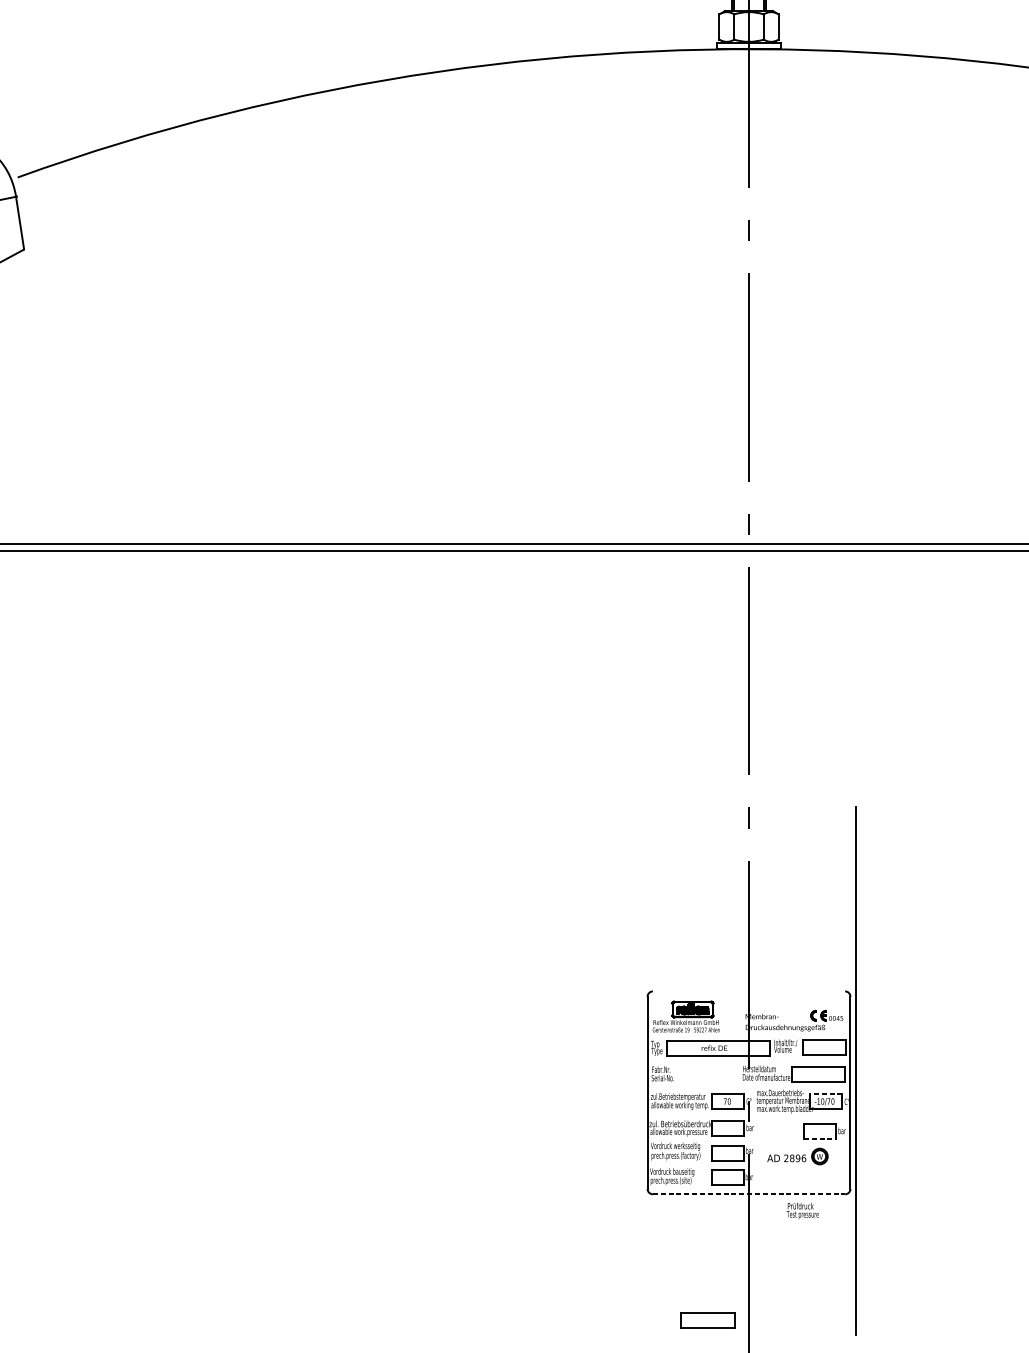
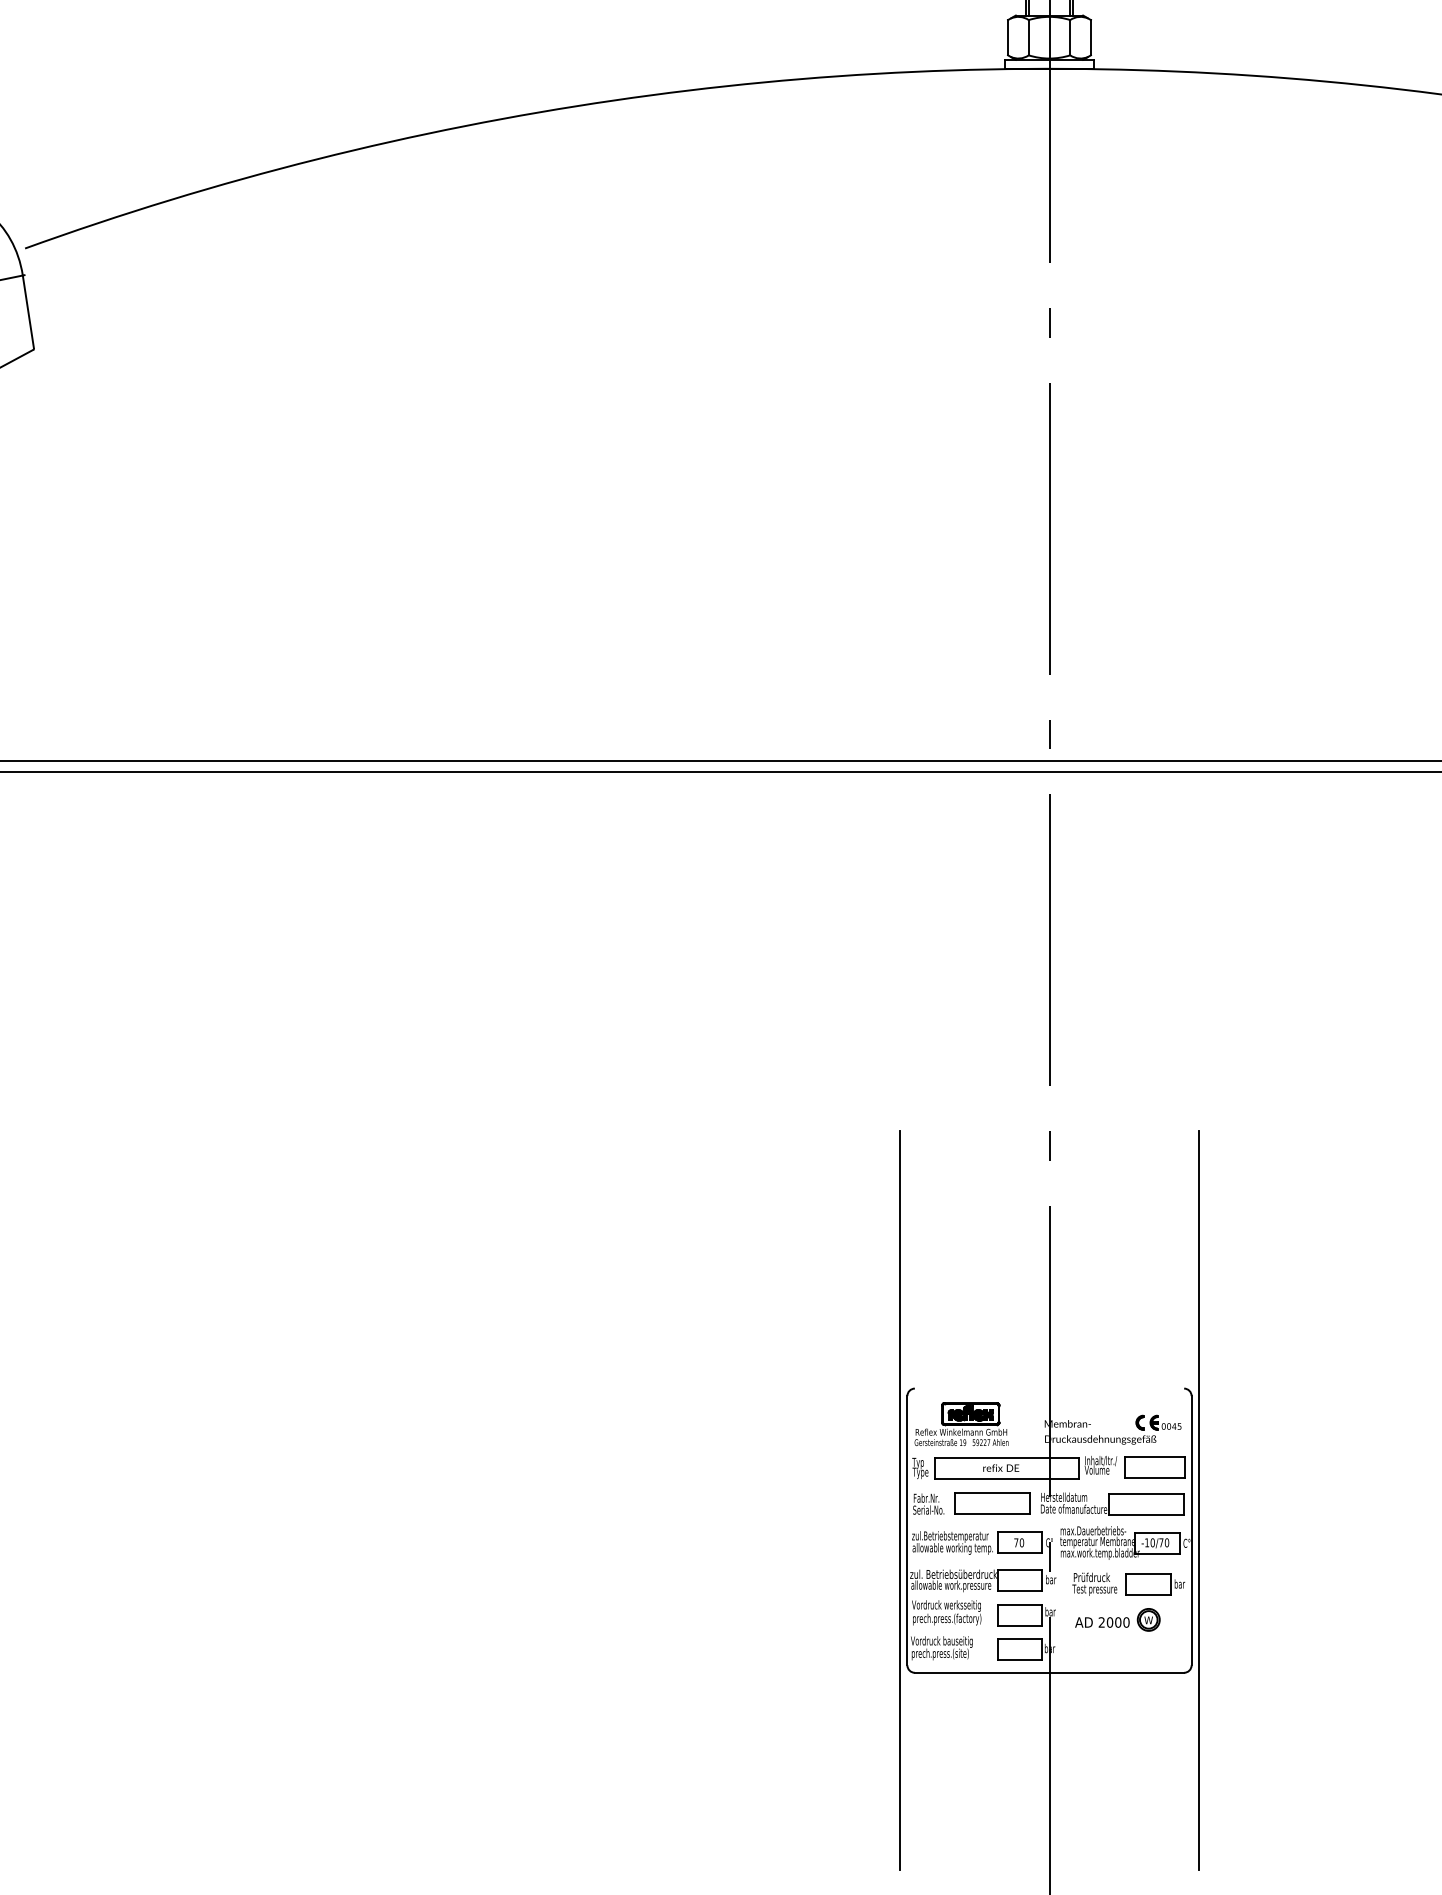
line: (641, 1070) -> (899, 1499), added
line: (826, 1094) -> (1157, 1532), dashed -> solid
line: (820, 1138) -> (1149, 1594), dashed -> solid
text: (797, 1158) -> (1117, 1622), 2896 -> 2000
line: (749, 1194) -> (1049, 1672), dashed -> solid
text: (802, 1210) -> (1094, 1583), moved
part: (708, 1320) -> (992, 1503), moved

